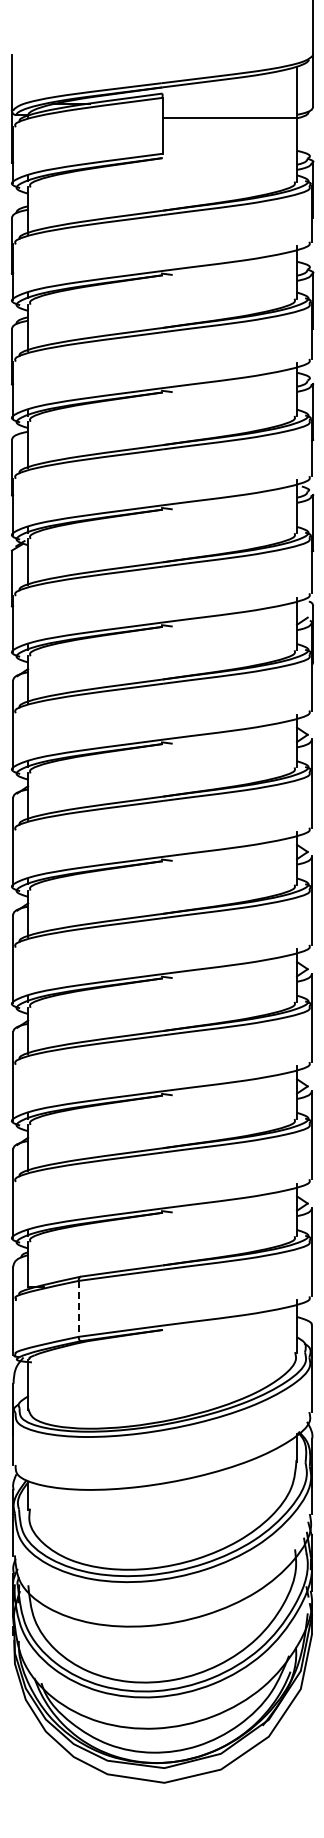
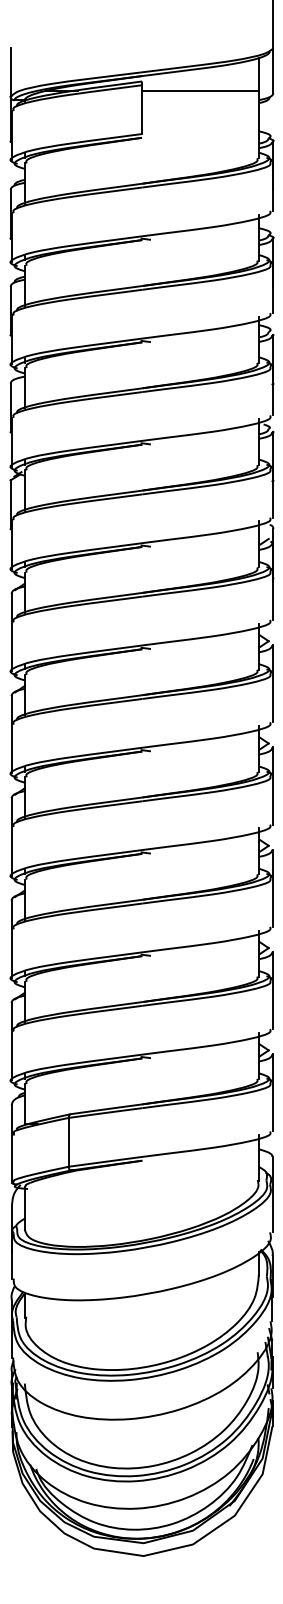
line: (229, 118) -> (200, 91), moved
line: (78, 1308) -> (68, 1141), dashed -> solid

